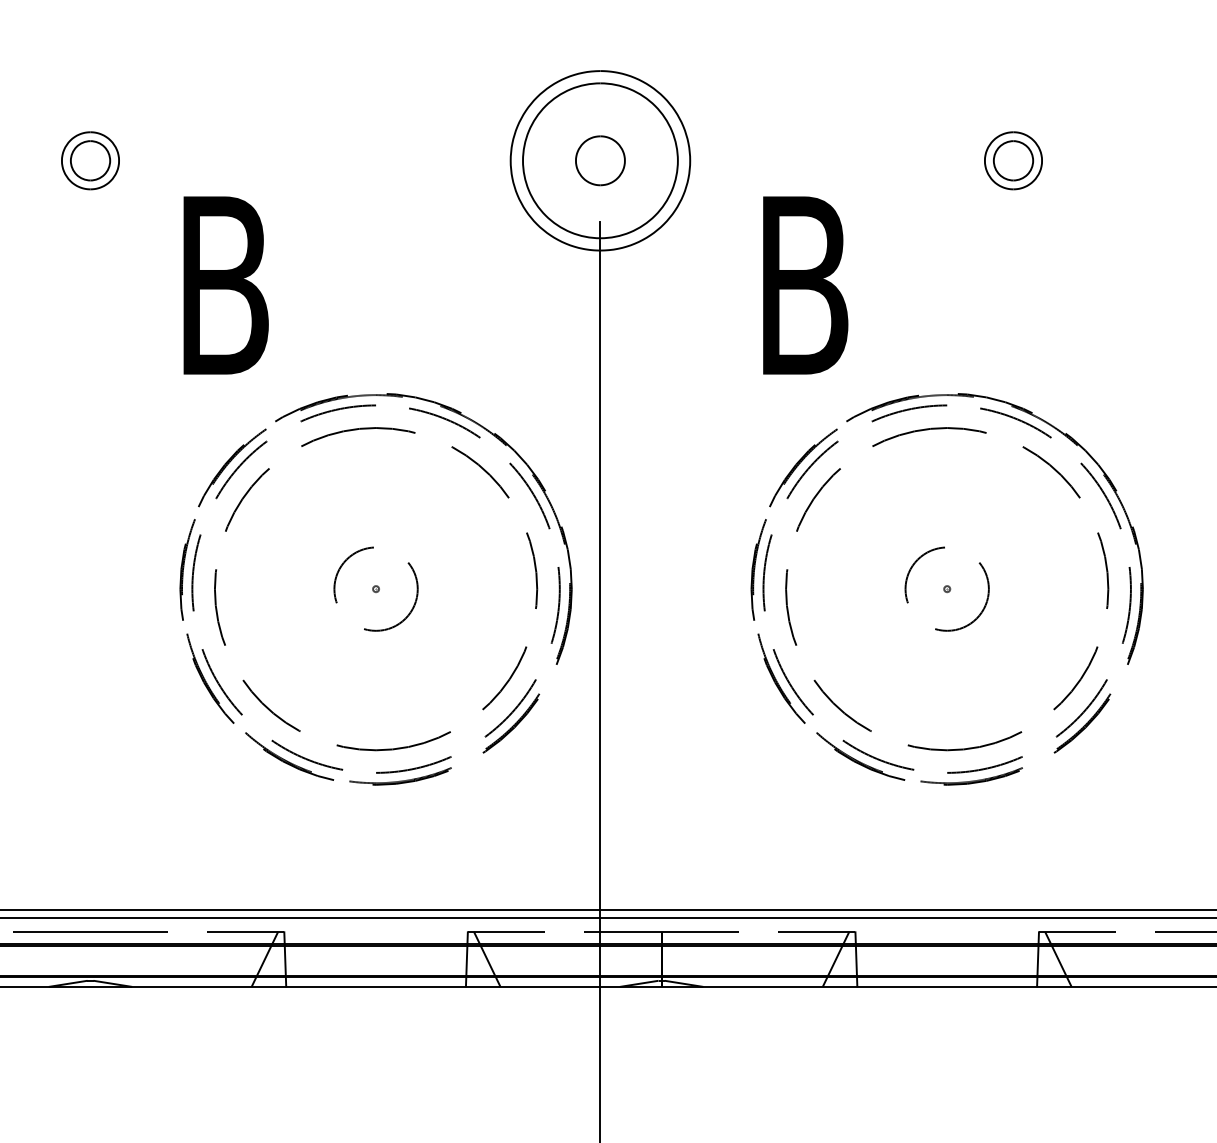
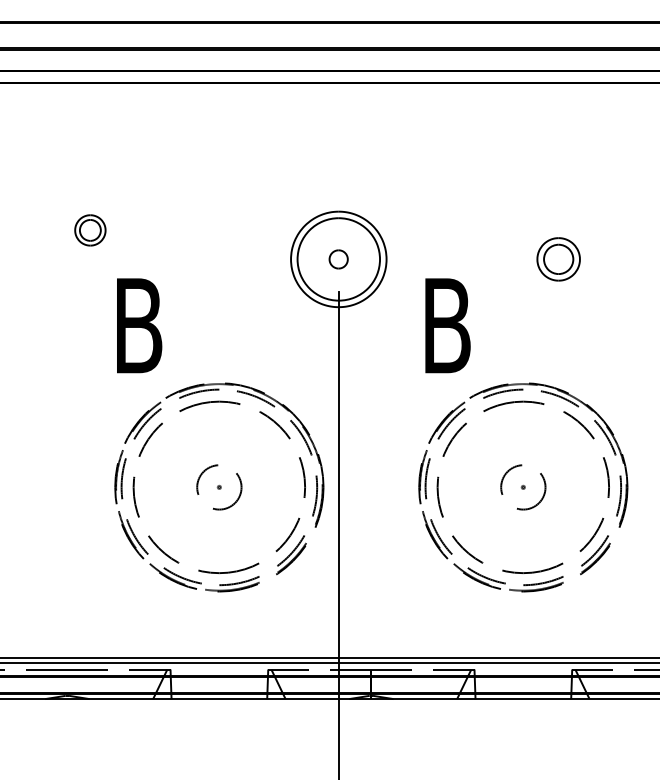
part: (90, 160) -> (90, 230), moved
part: (599, 160) -> (338, 259), size x0.7
part: (1013, 160) -> (558, 259), size x1.4

